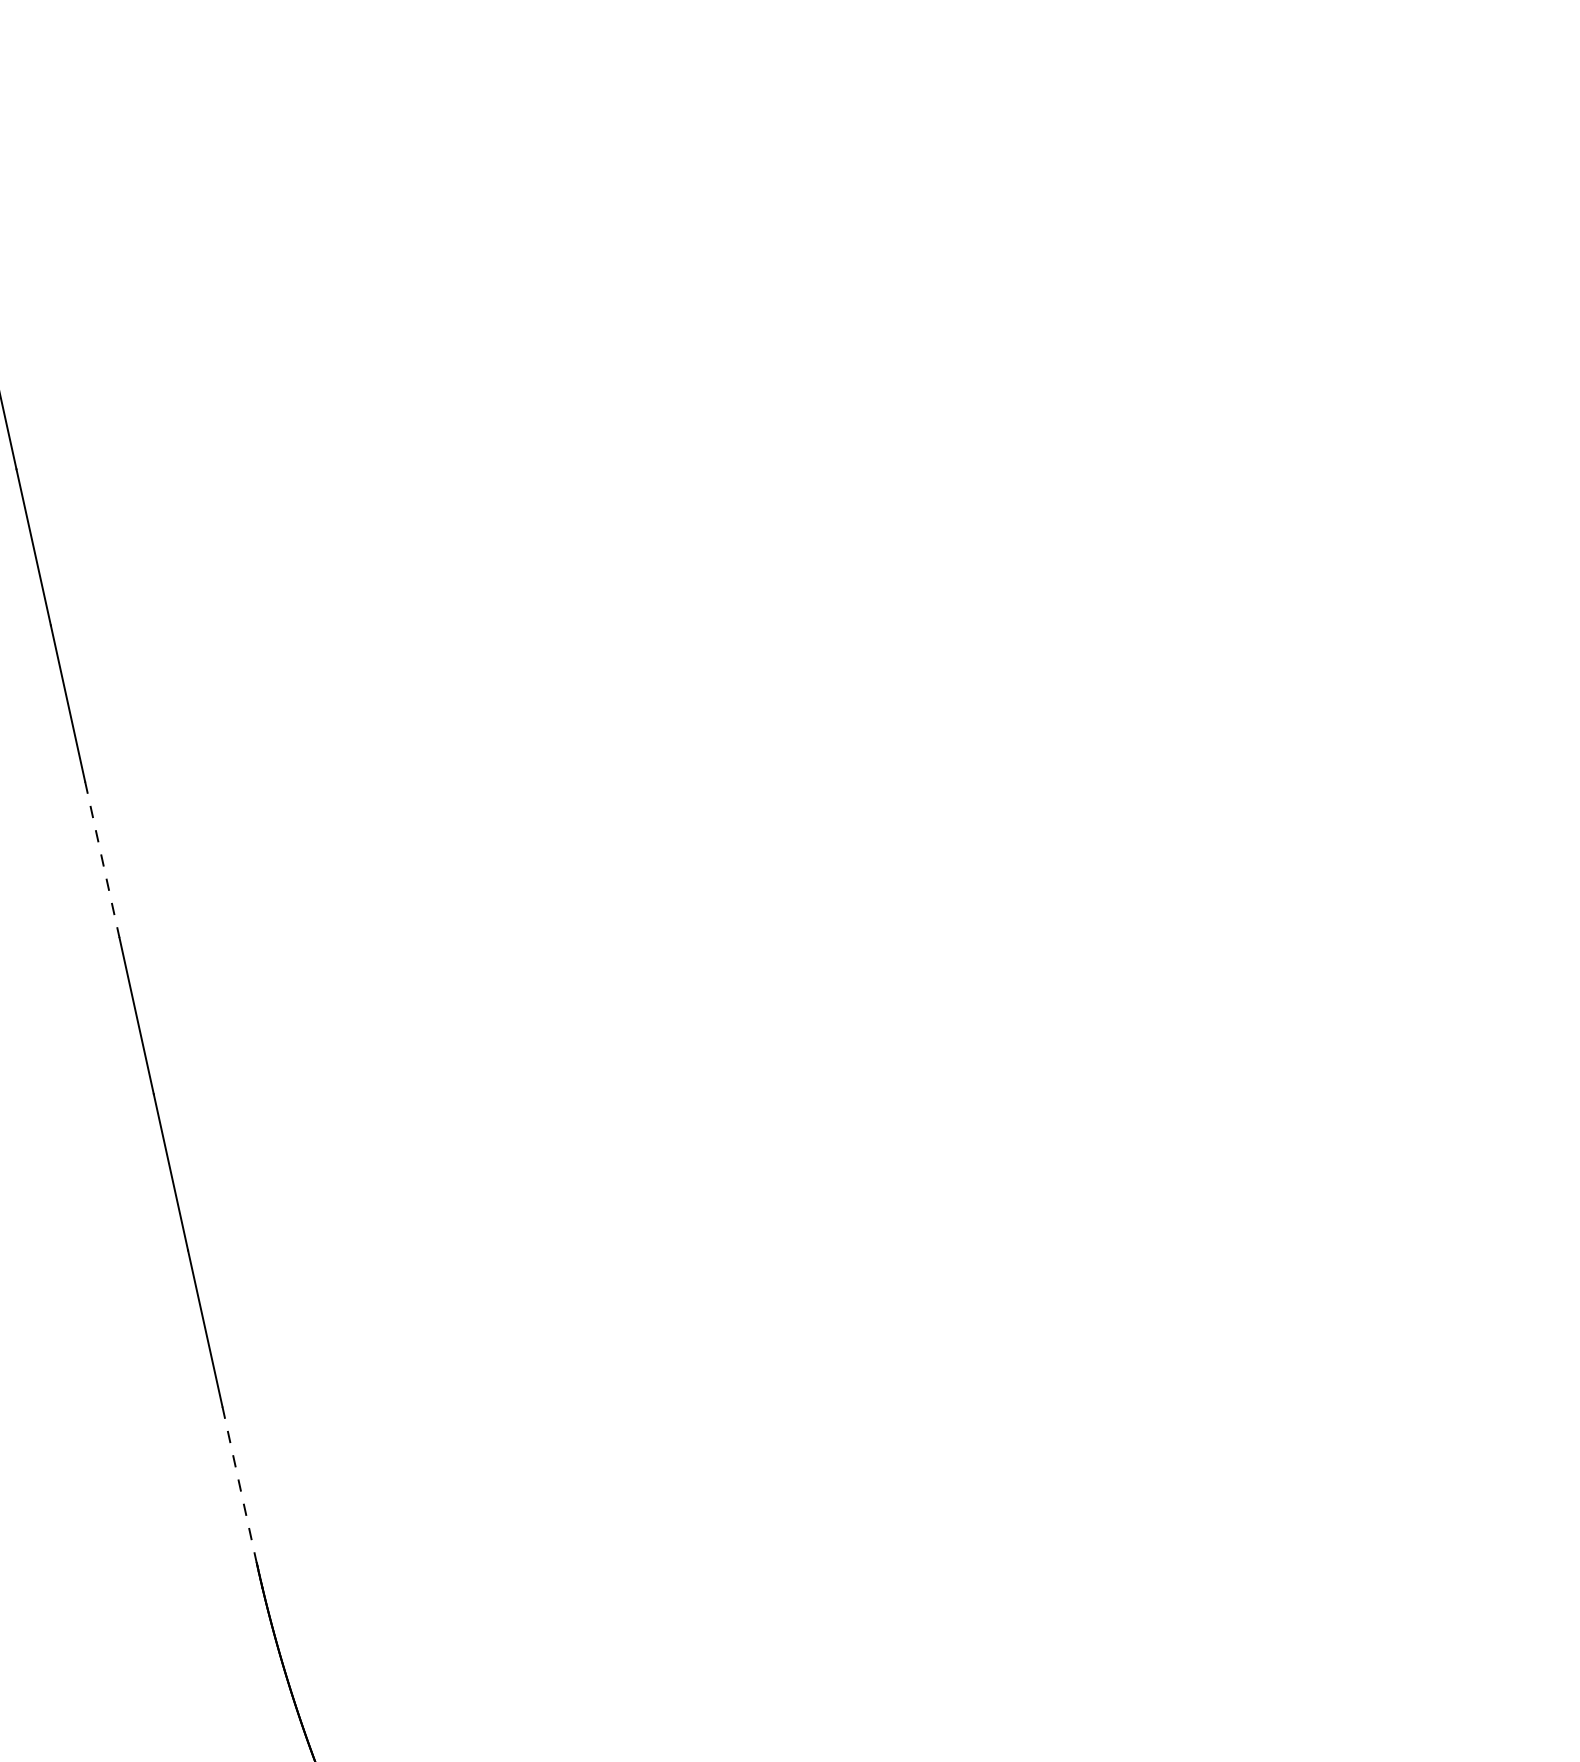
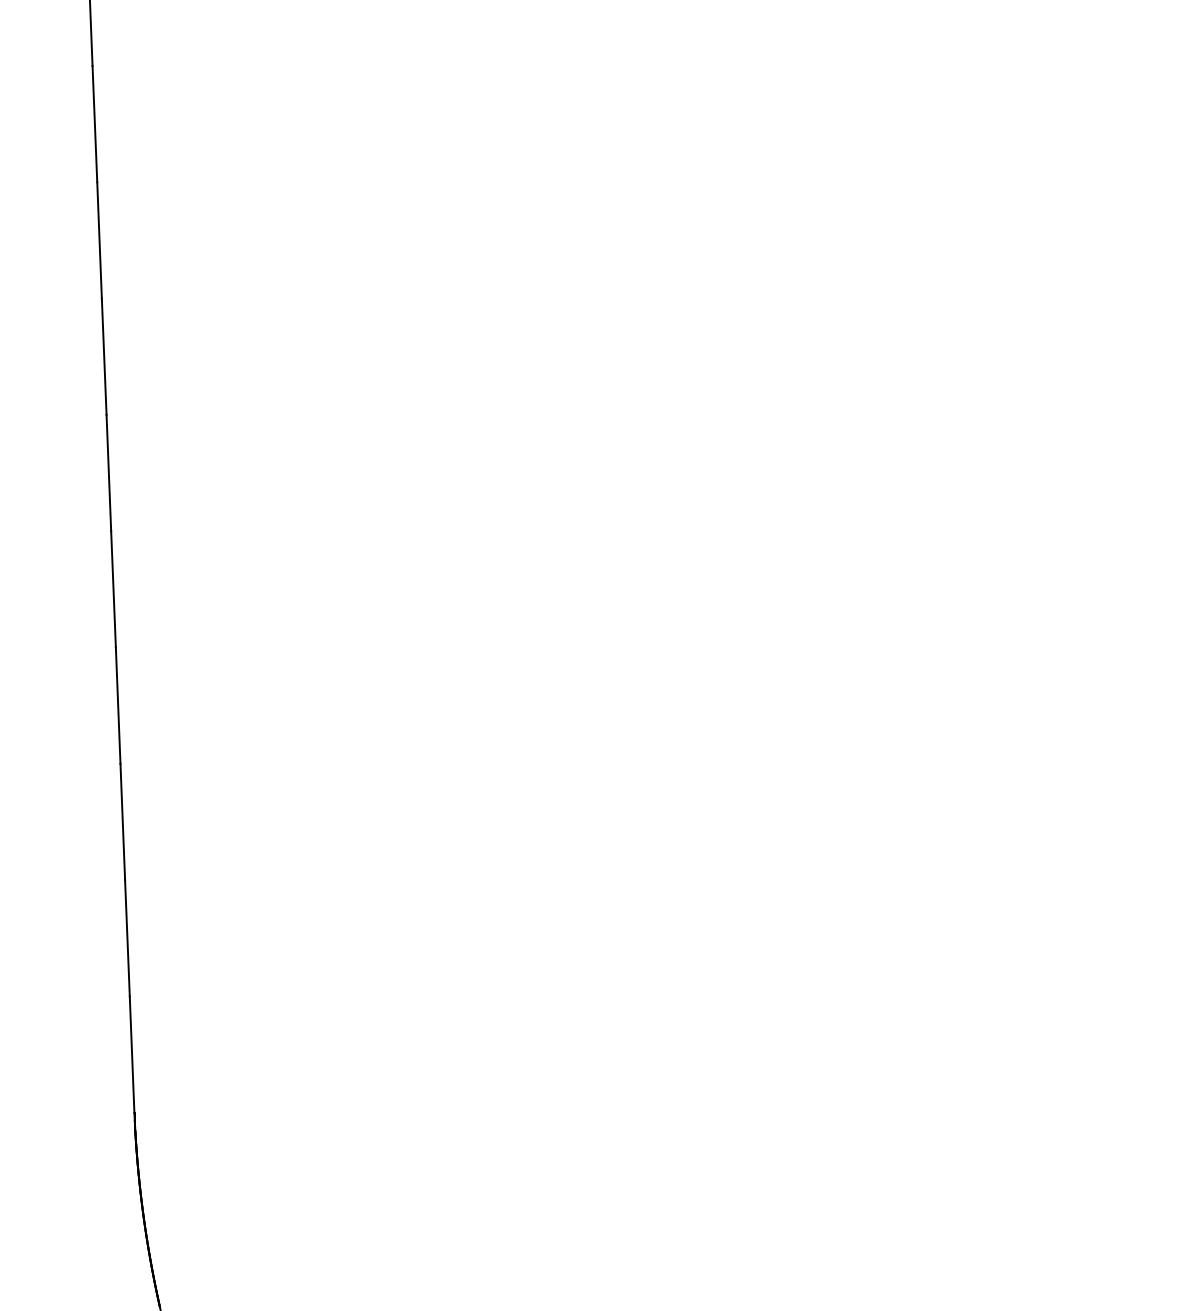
line: (102, 859) -> (113, 589), dashed -> solid
line: (240, 1485) -> (132, 1055), dashed -> solid

